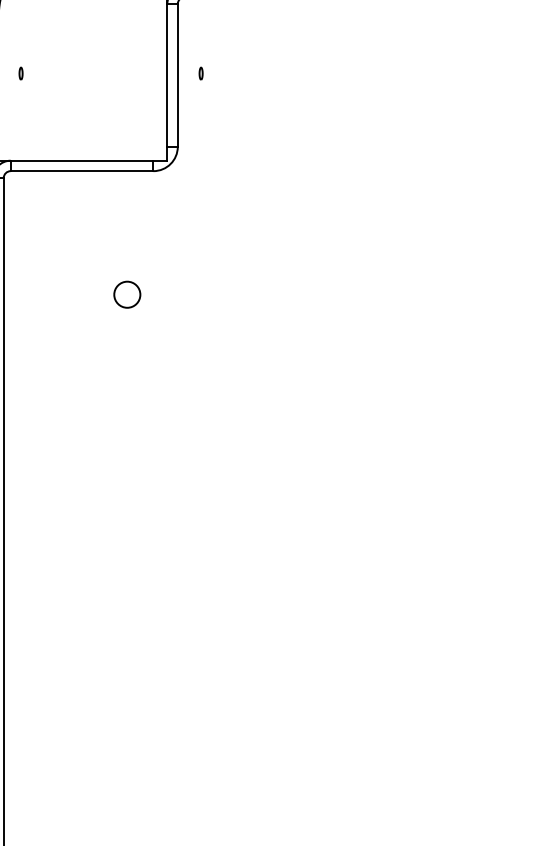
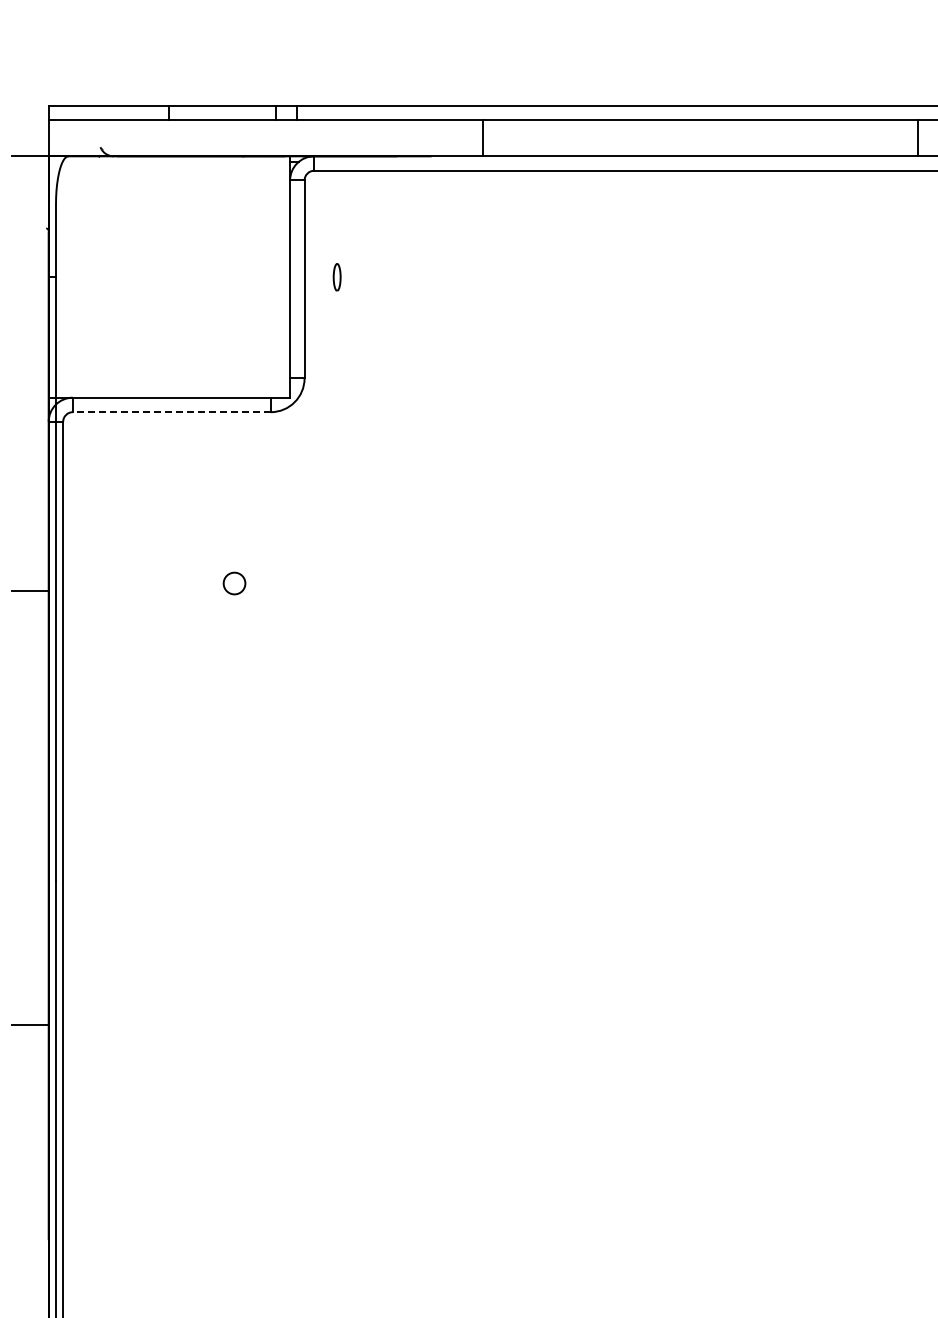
part: (21, 73) -> (87, 276), removed
part: (200, 73) -> (336, 276), size x1.6
line: (81, 171) -> (171, 412), solid -> dashed
circle: (127, 294) -> (234, 583), size x0.6

